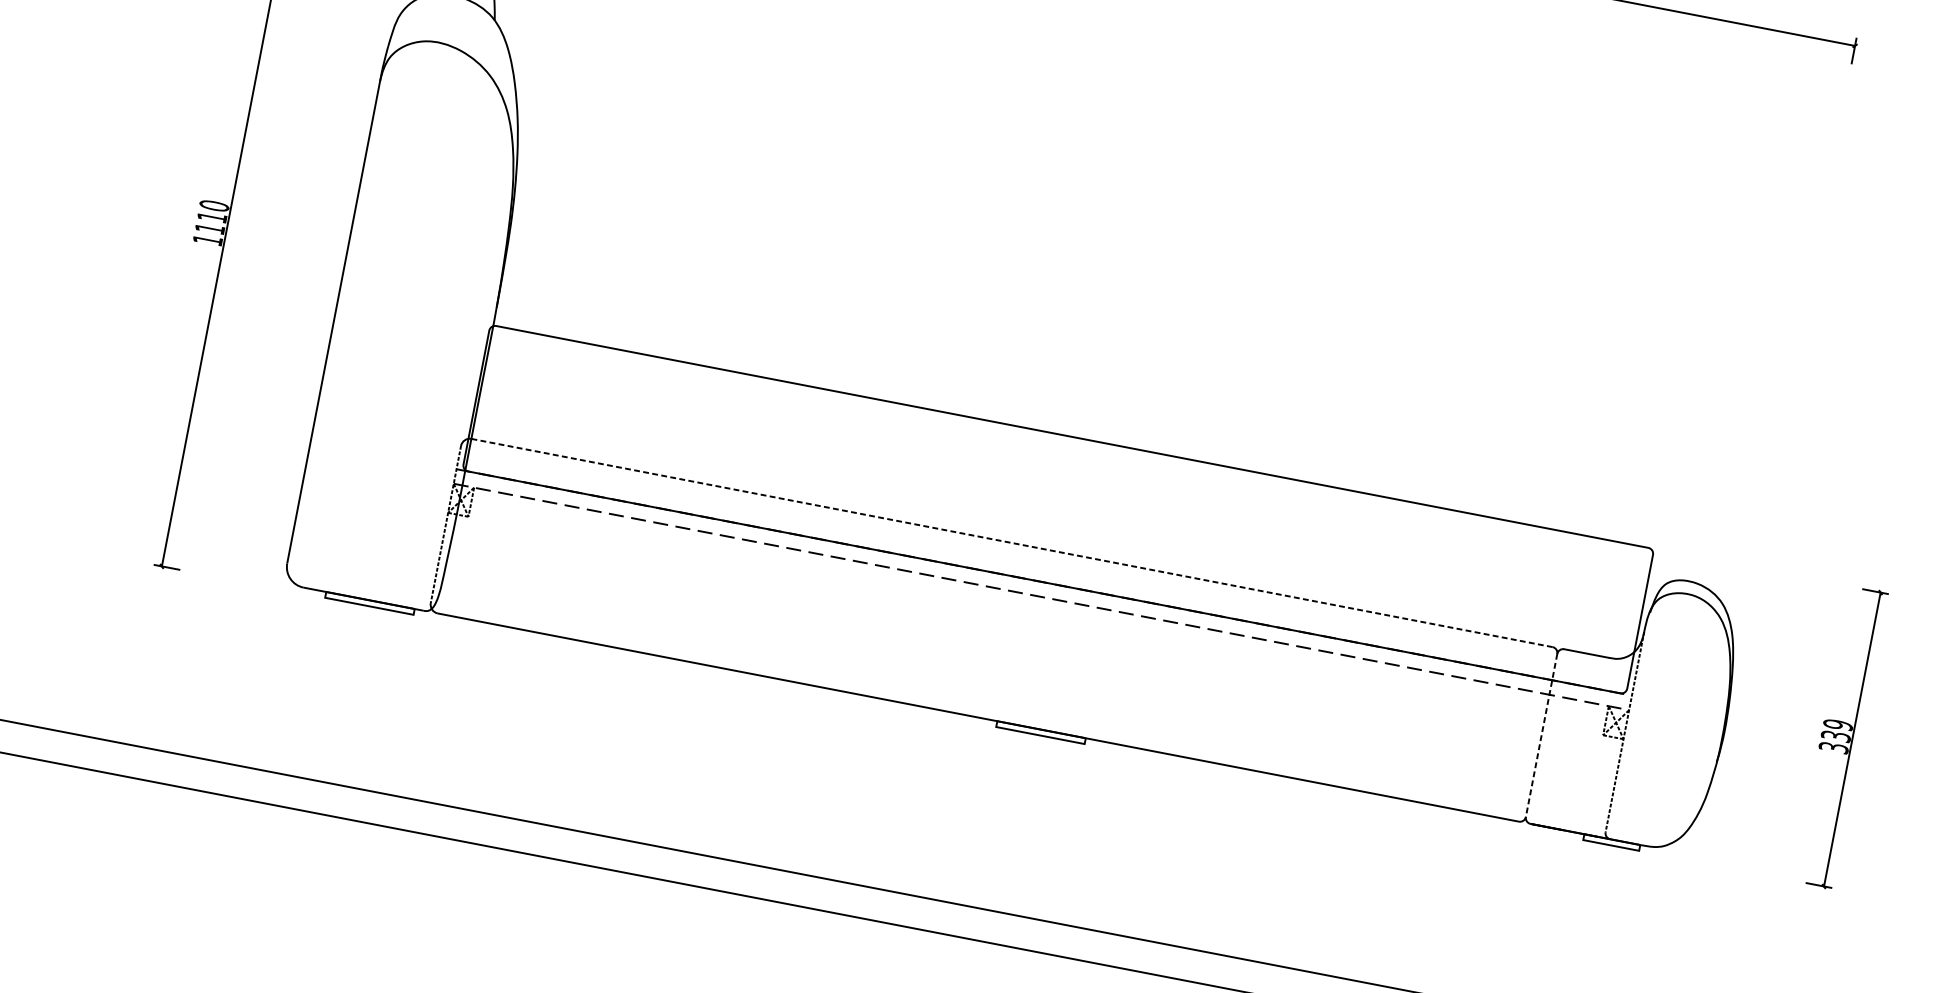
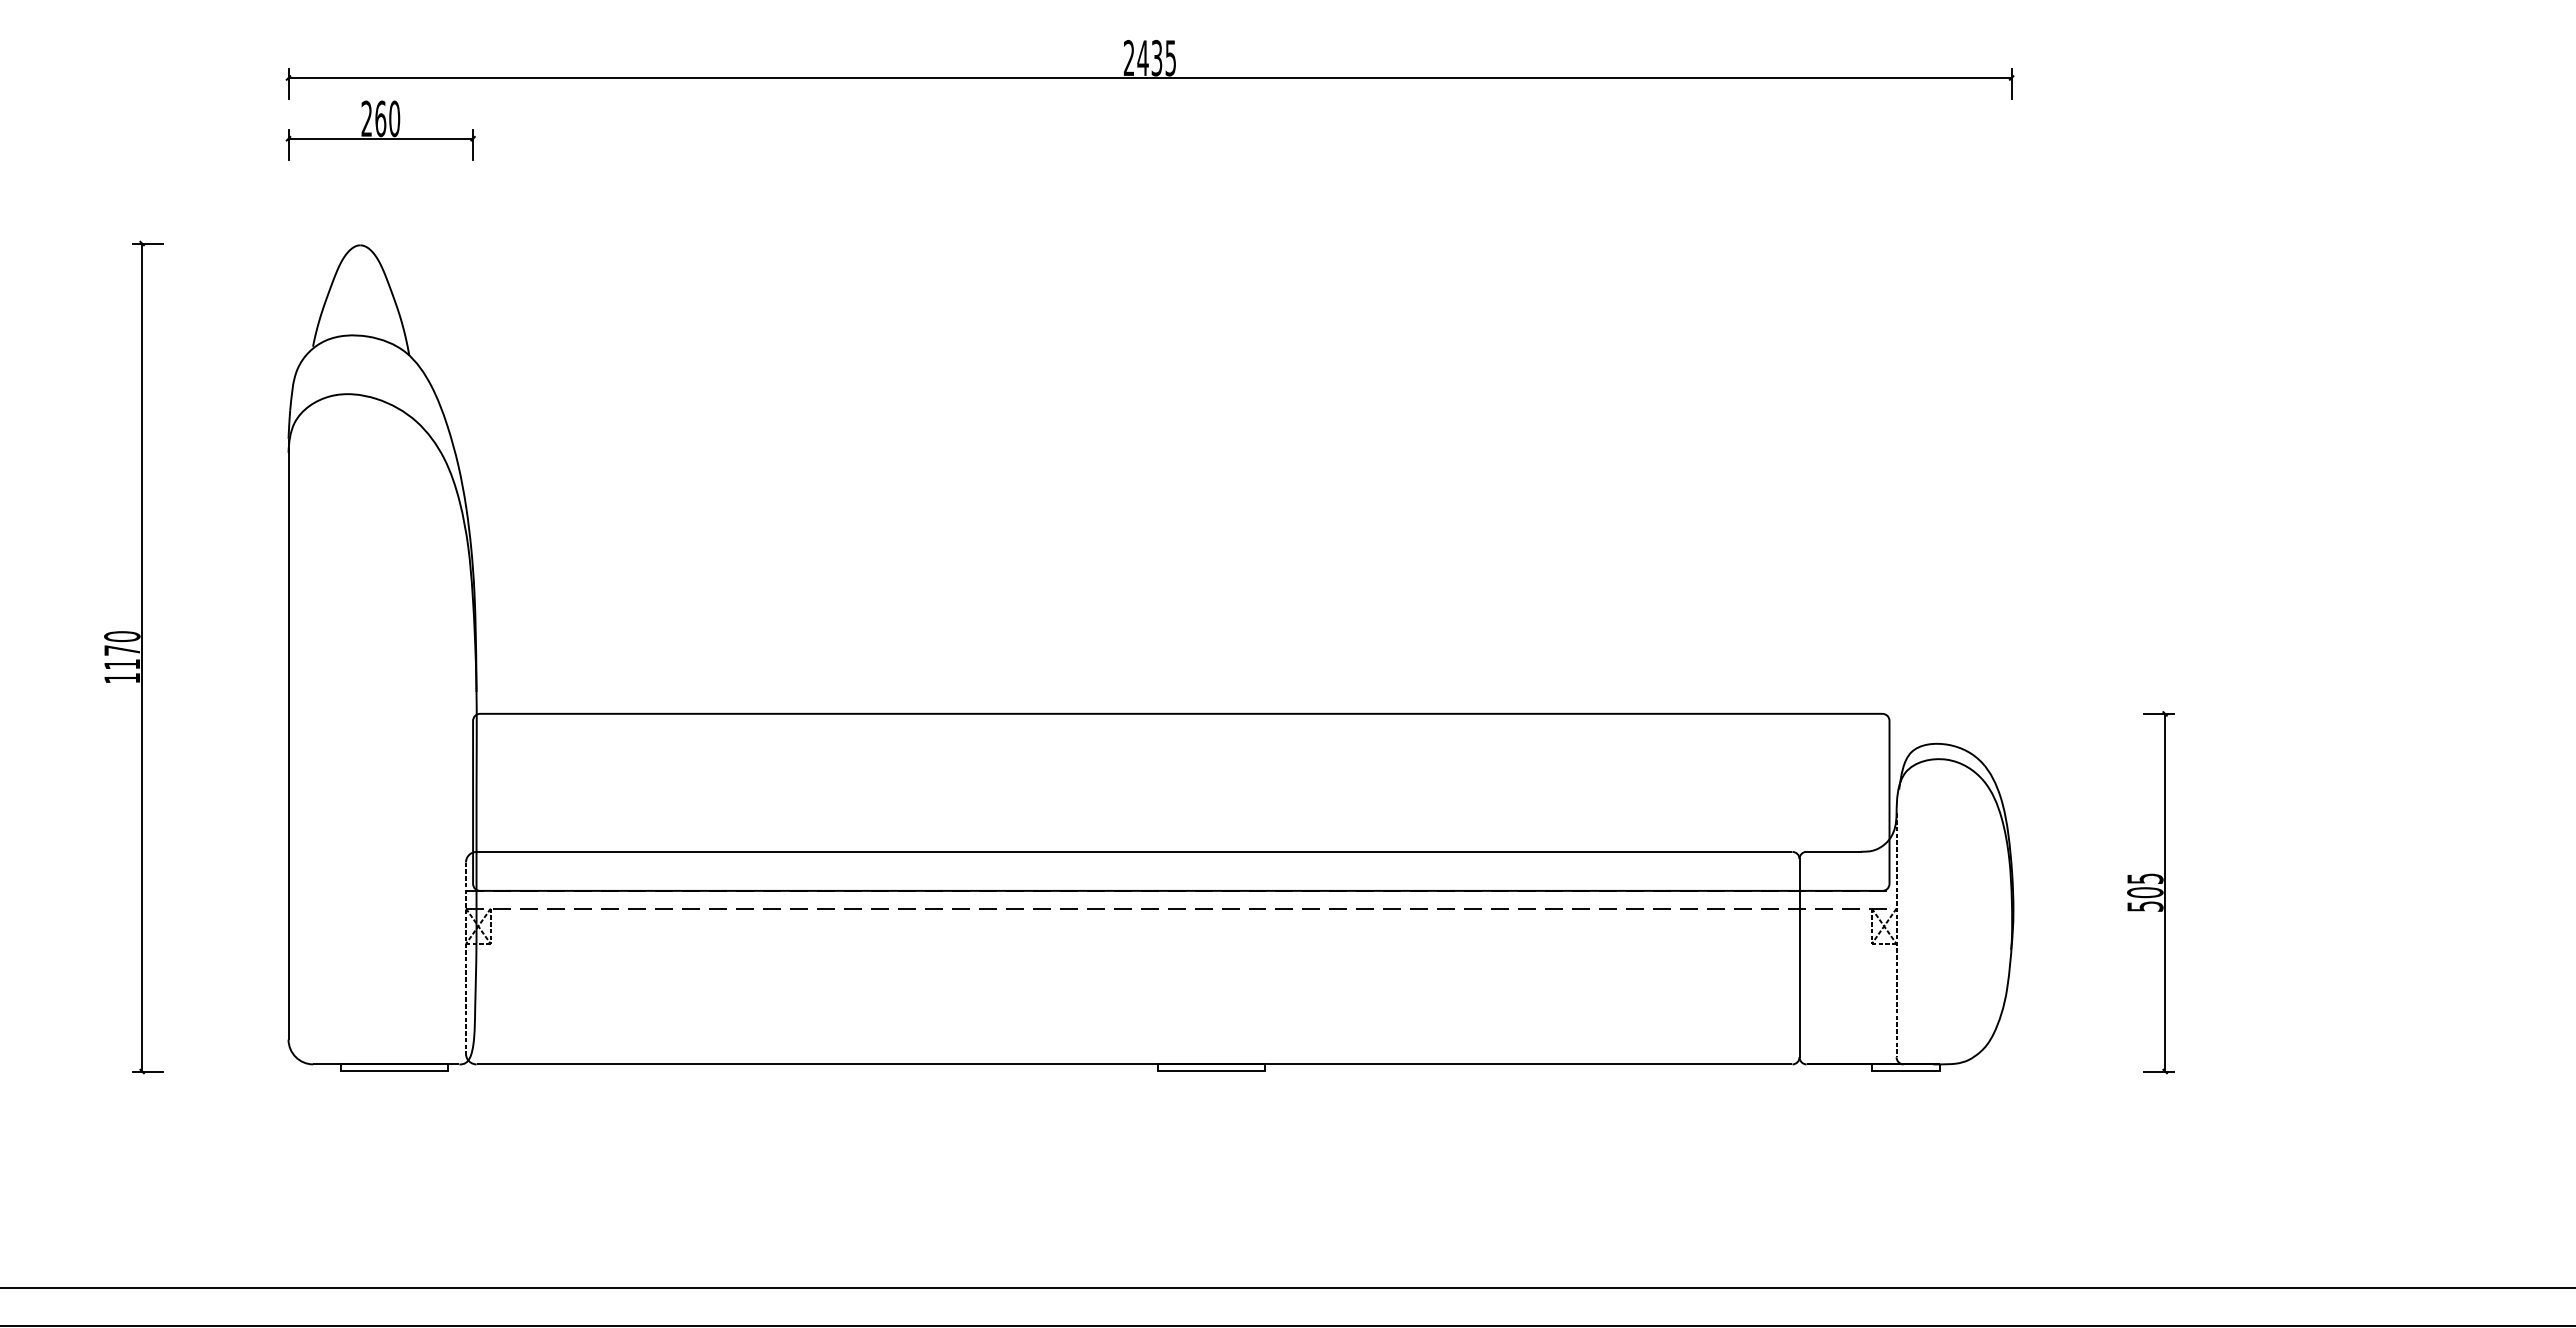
text: (211, 217) -> (121, 650), 1110 -> 1170
line: (1012, 542) -> (1134, 851), dashed -> solid
line: (1541, 735) -> (1799, 958), dashed -> solid
text: (1836, 736) -> (2145, 892), 339 -> 505

